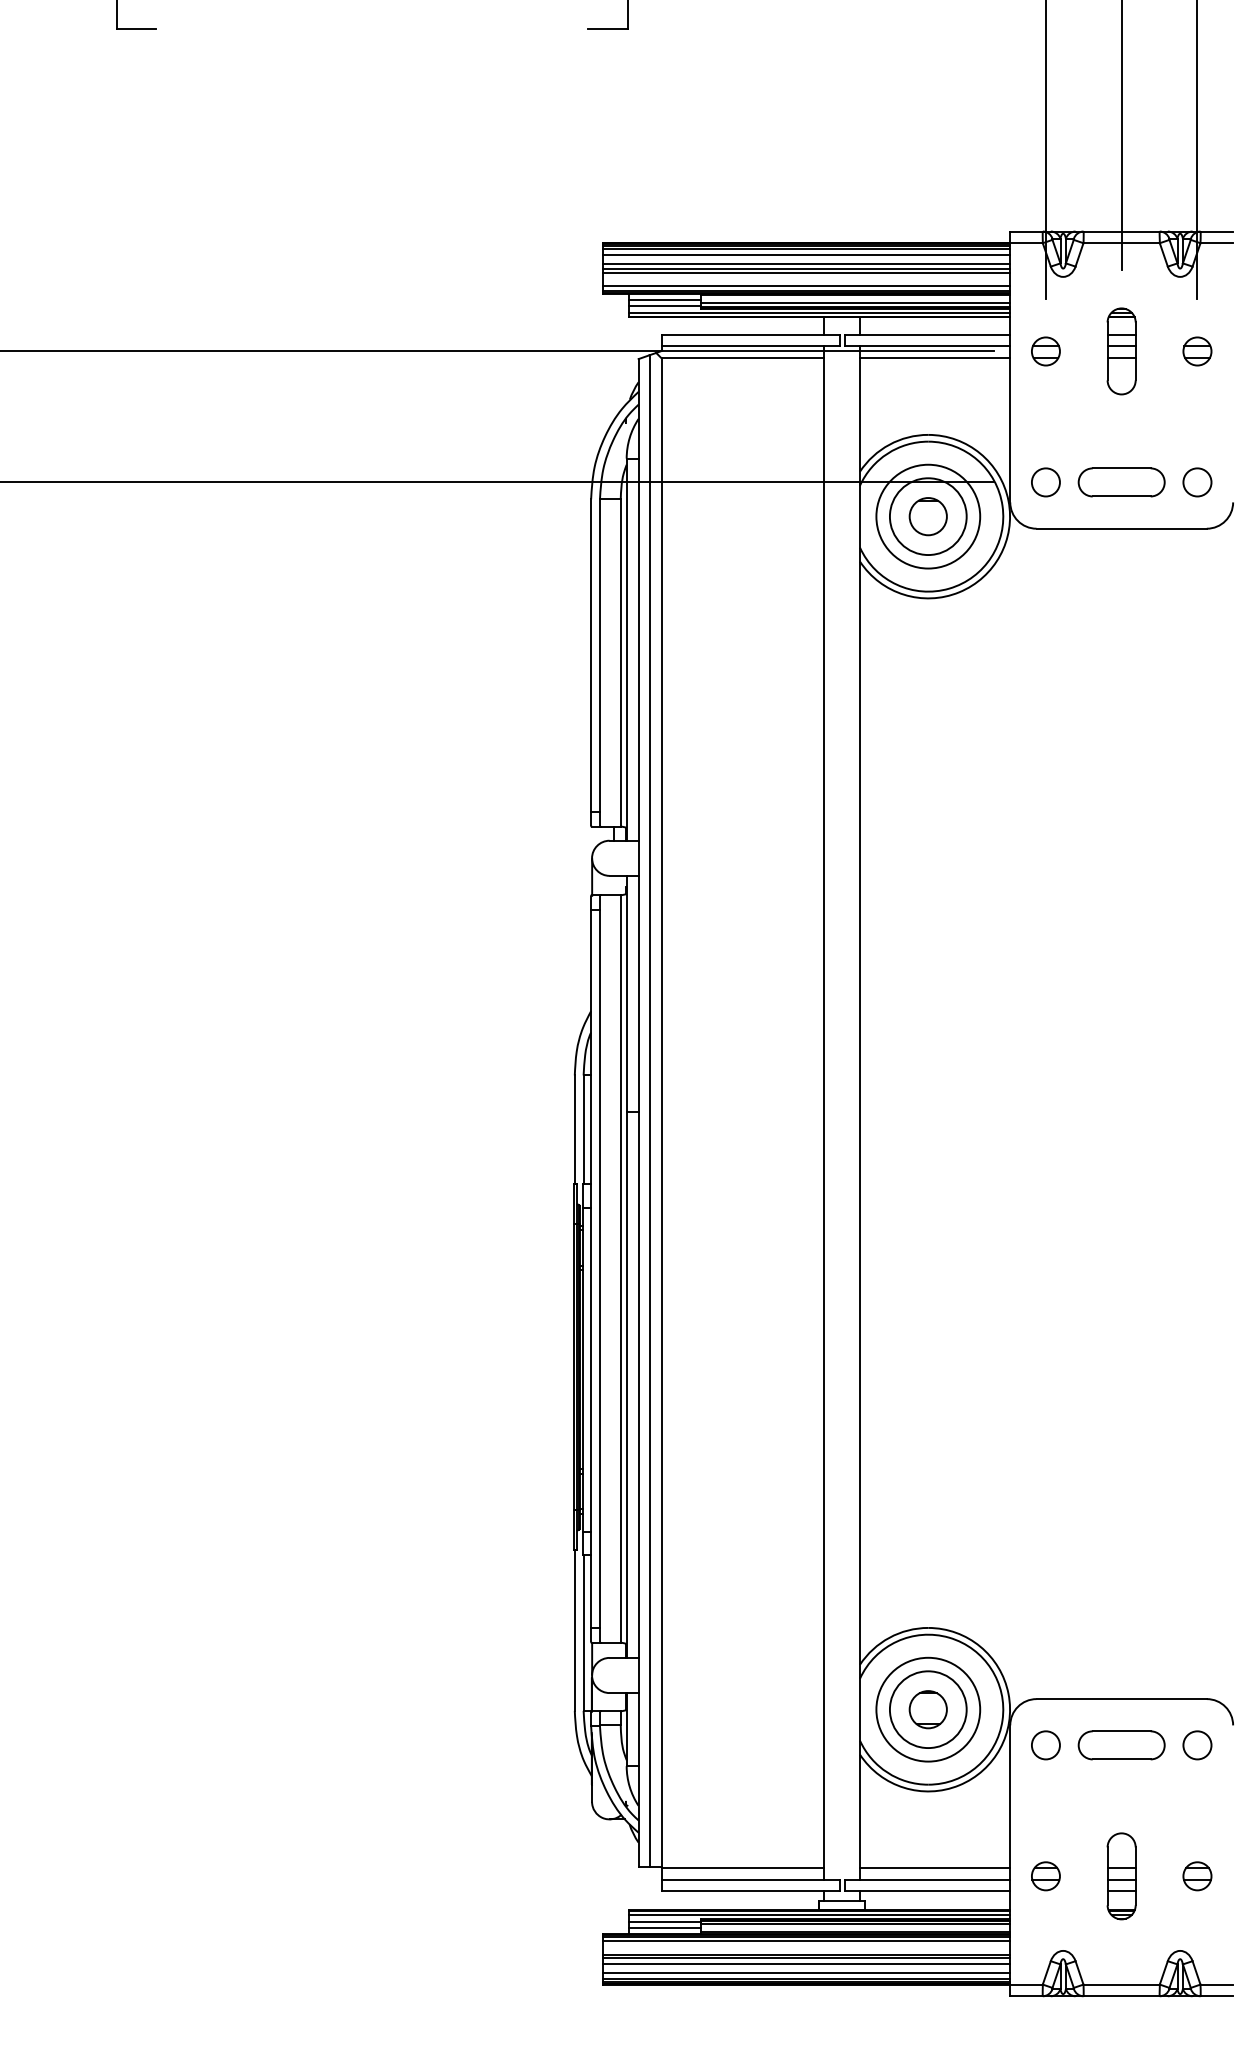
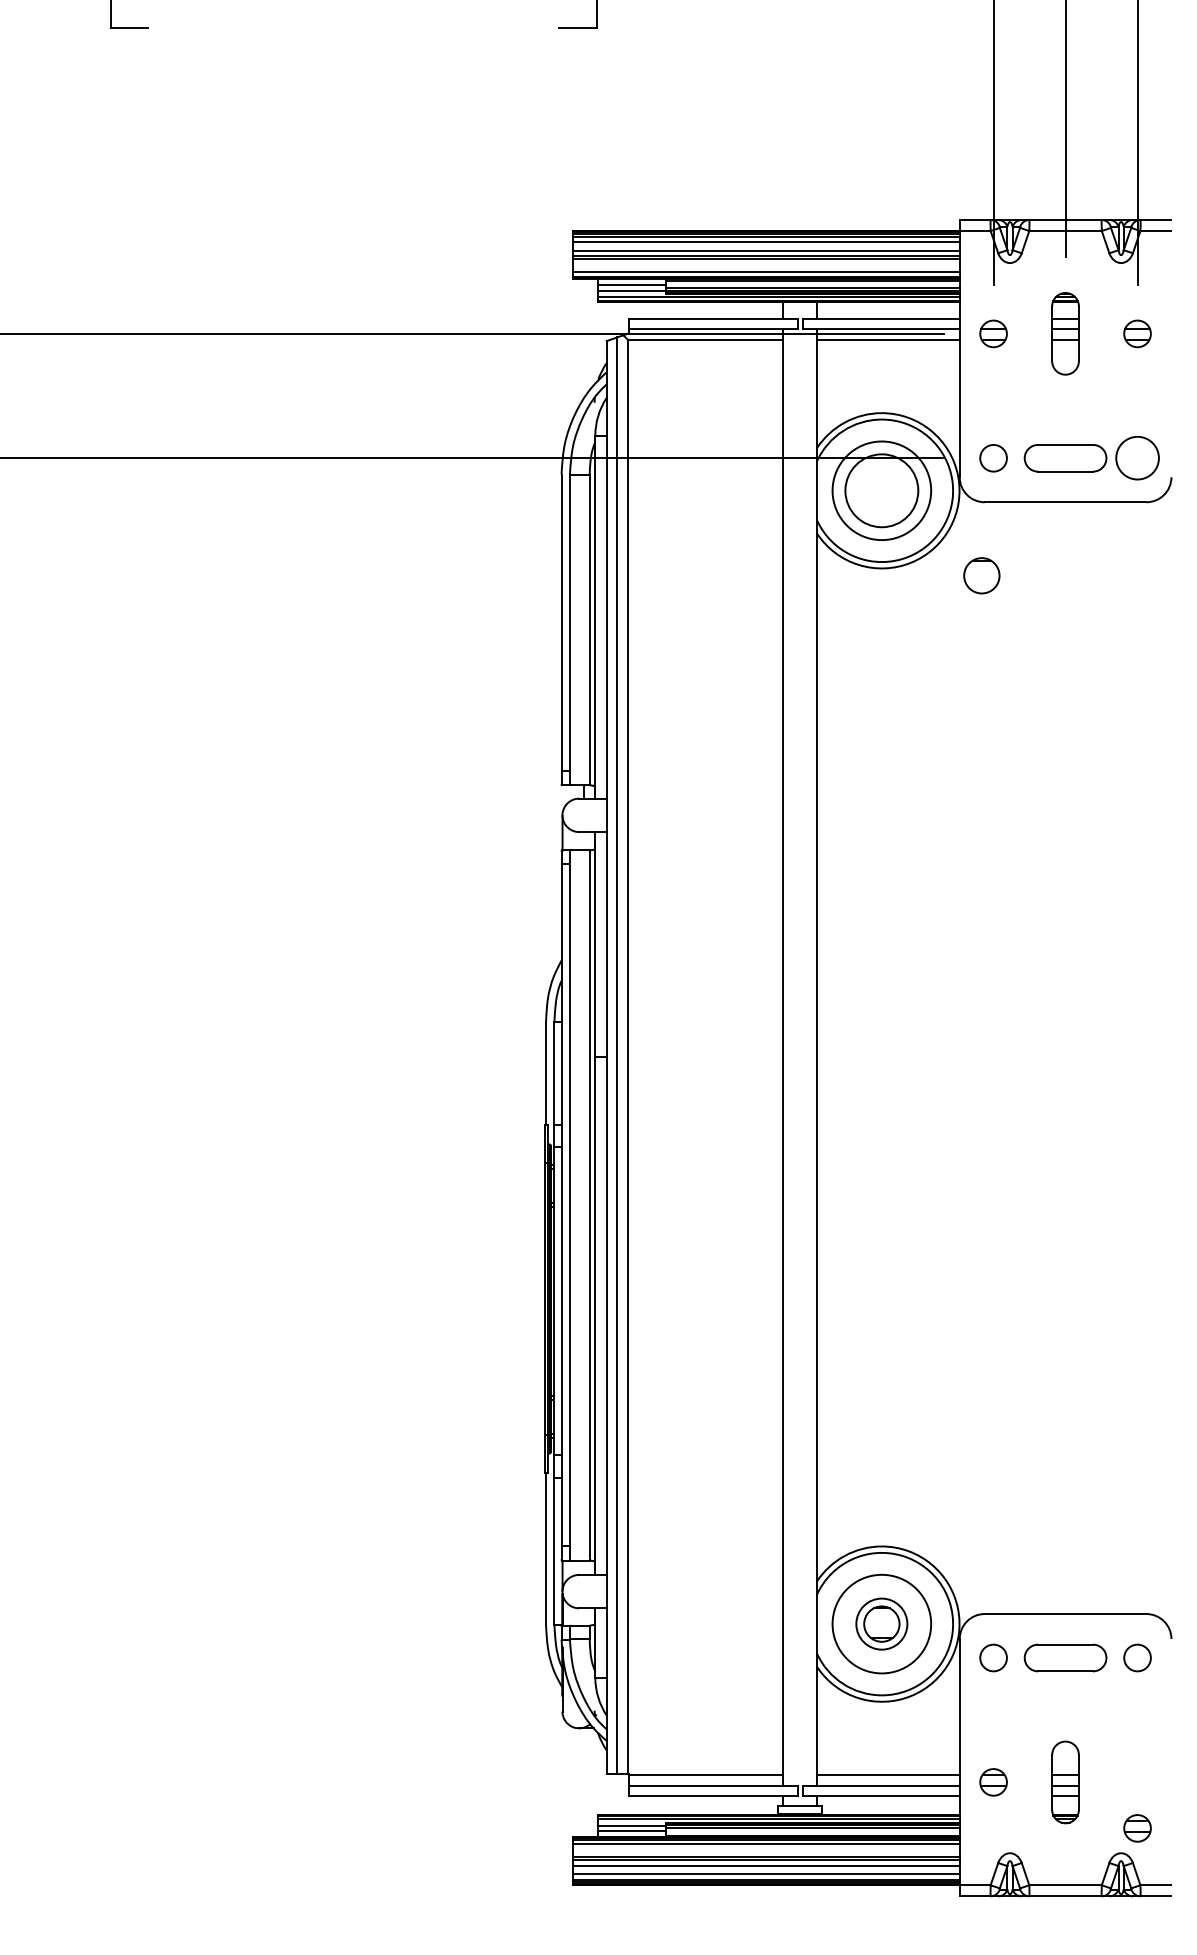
circle: (1197, 482) -> (1137, 458), size x1.6
part: (927, 516) -> (981, 575), moved
circle: (927, 1709) -> (881, 1623), size x0.7
part: (1197, 1876) -> (1137, 1828), moved

